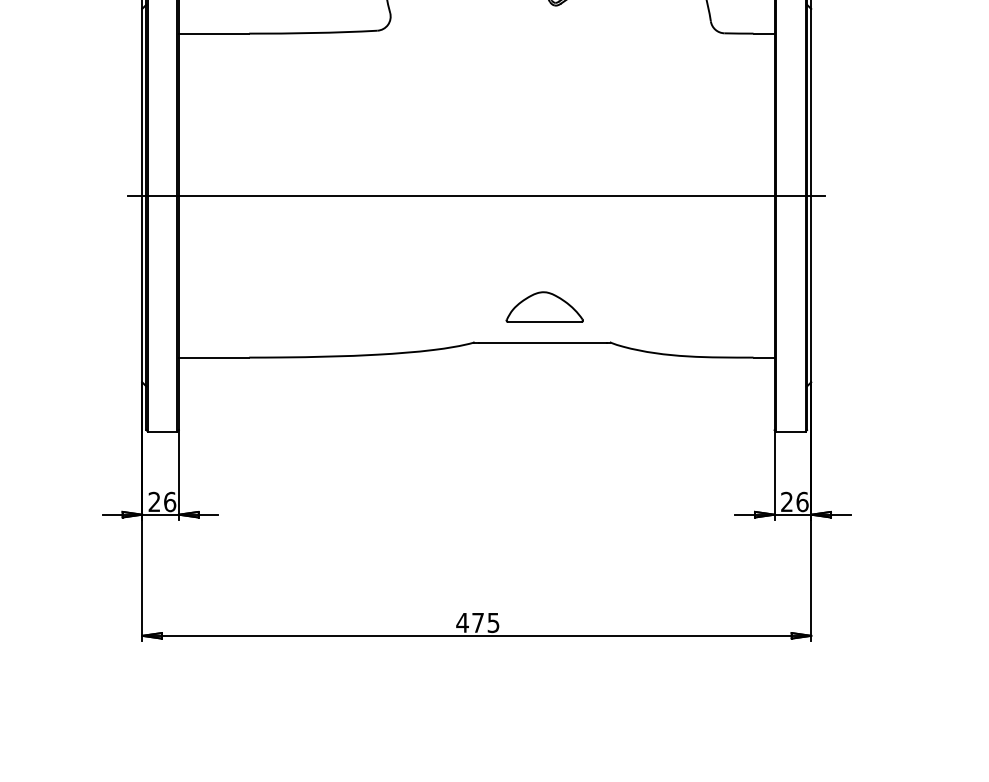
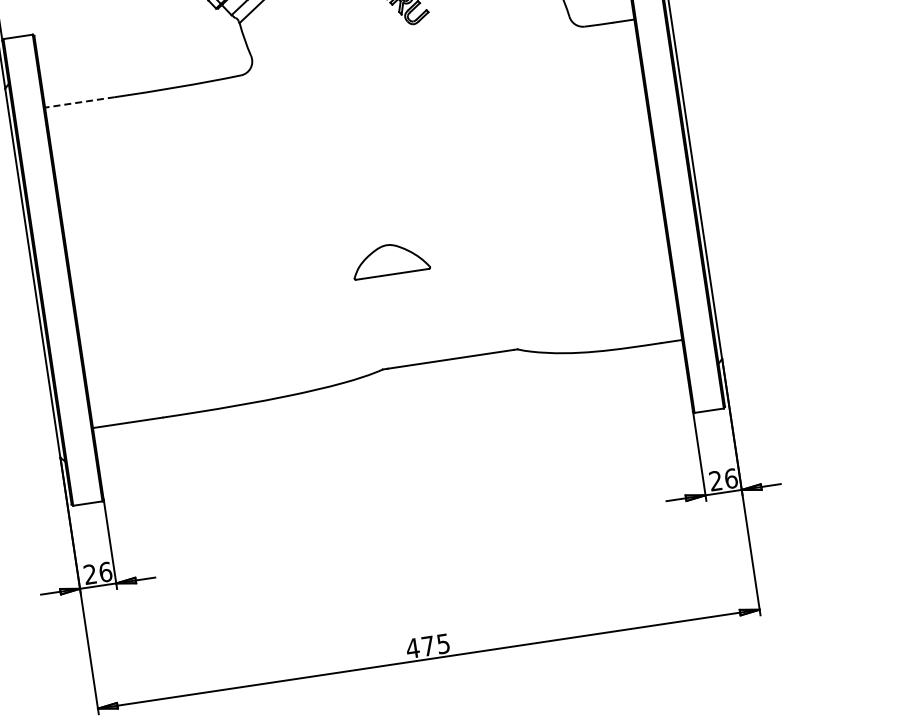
line: (213, 33) -> (79, 102), solid -> dashed
line: (476, 195) -> (363, 223), removed
part: (544, 306) -> (389, 259), moved

